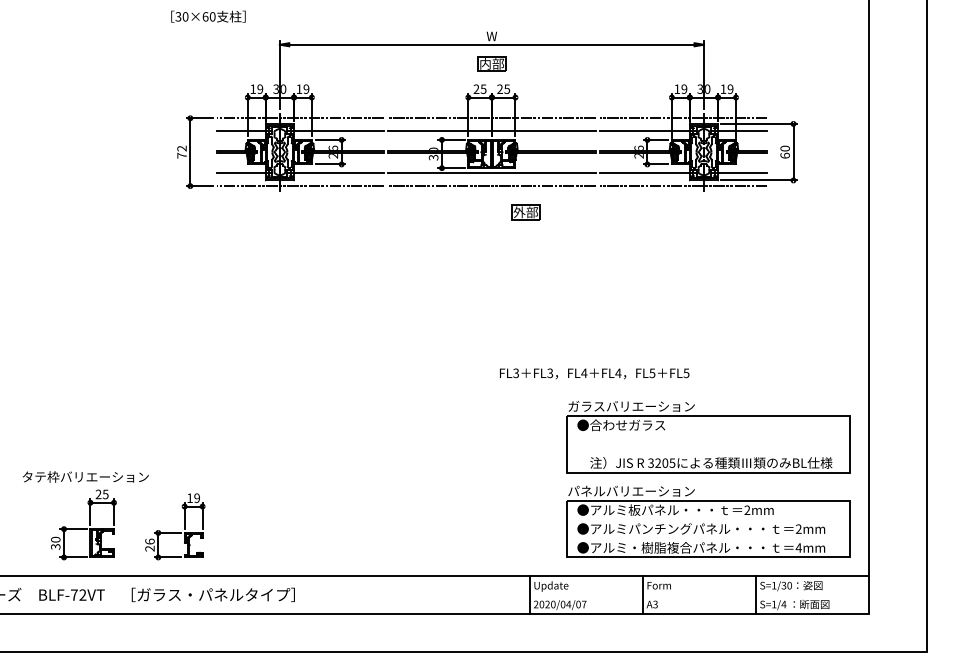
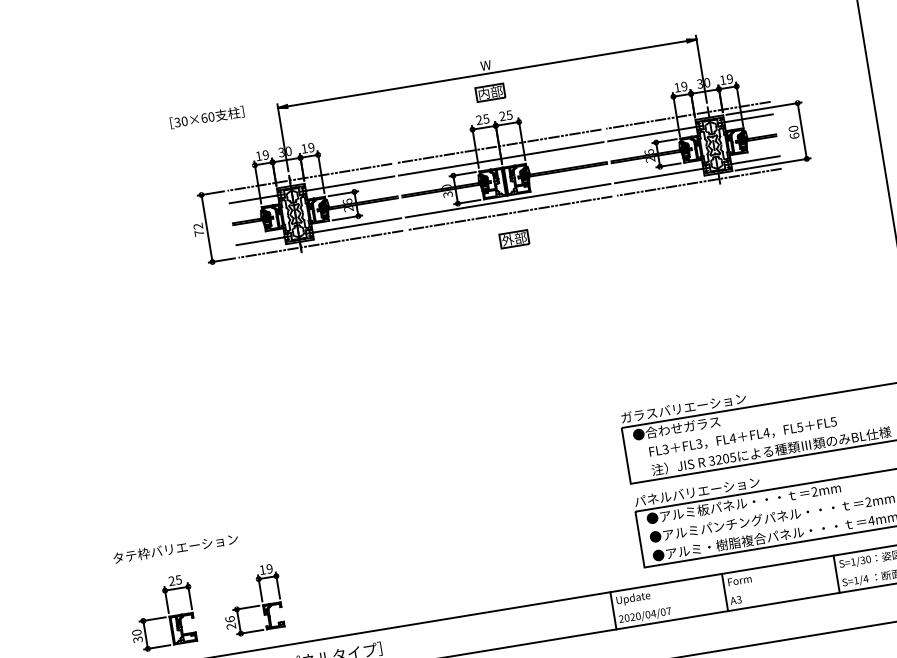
text: (208, 16) -> (207, 117), moved
part: (525, 212) -> (513, 239), moved
text: (594, 373) -> (742, 436), moved
text: (85, 476) -> (175, 548), moved

